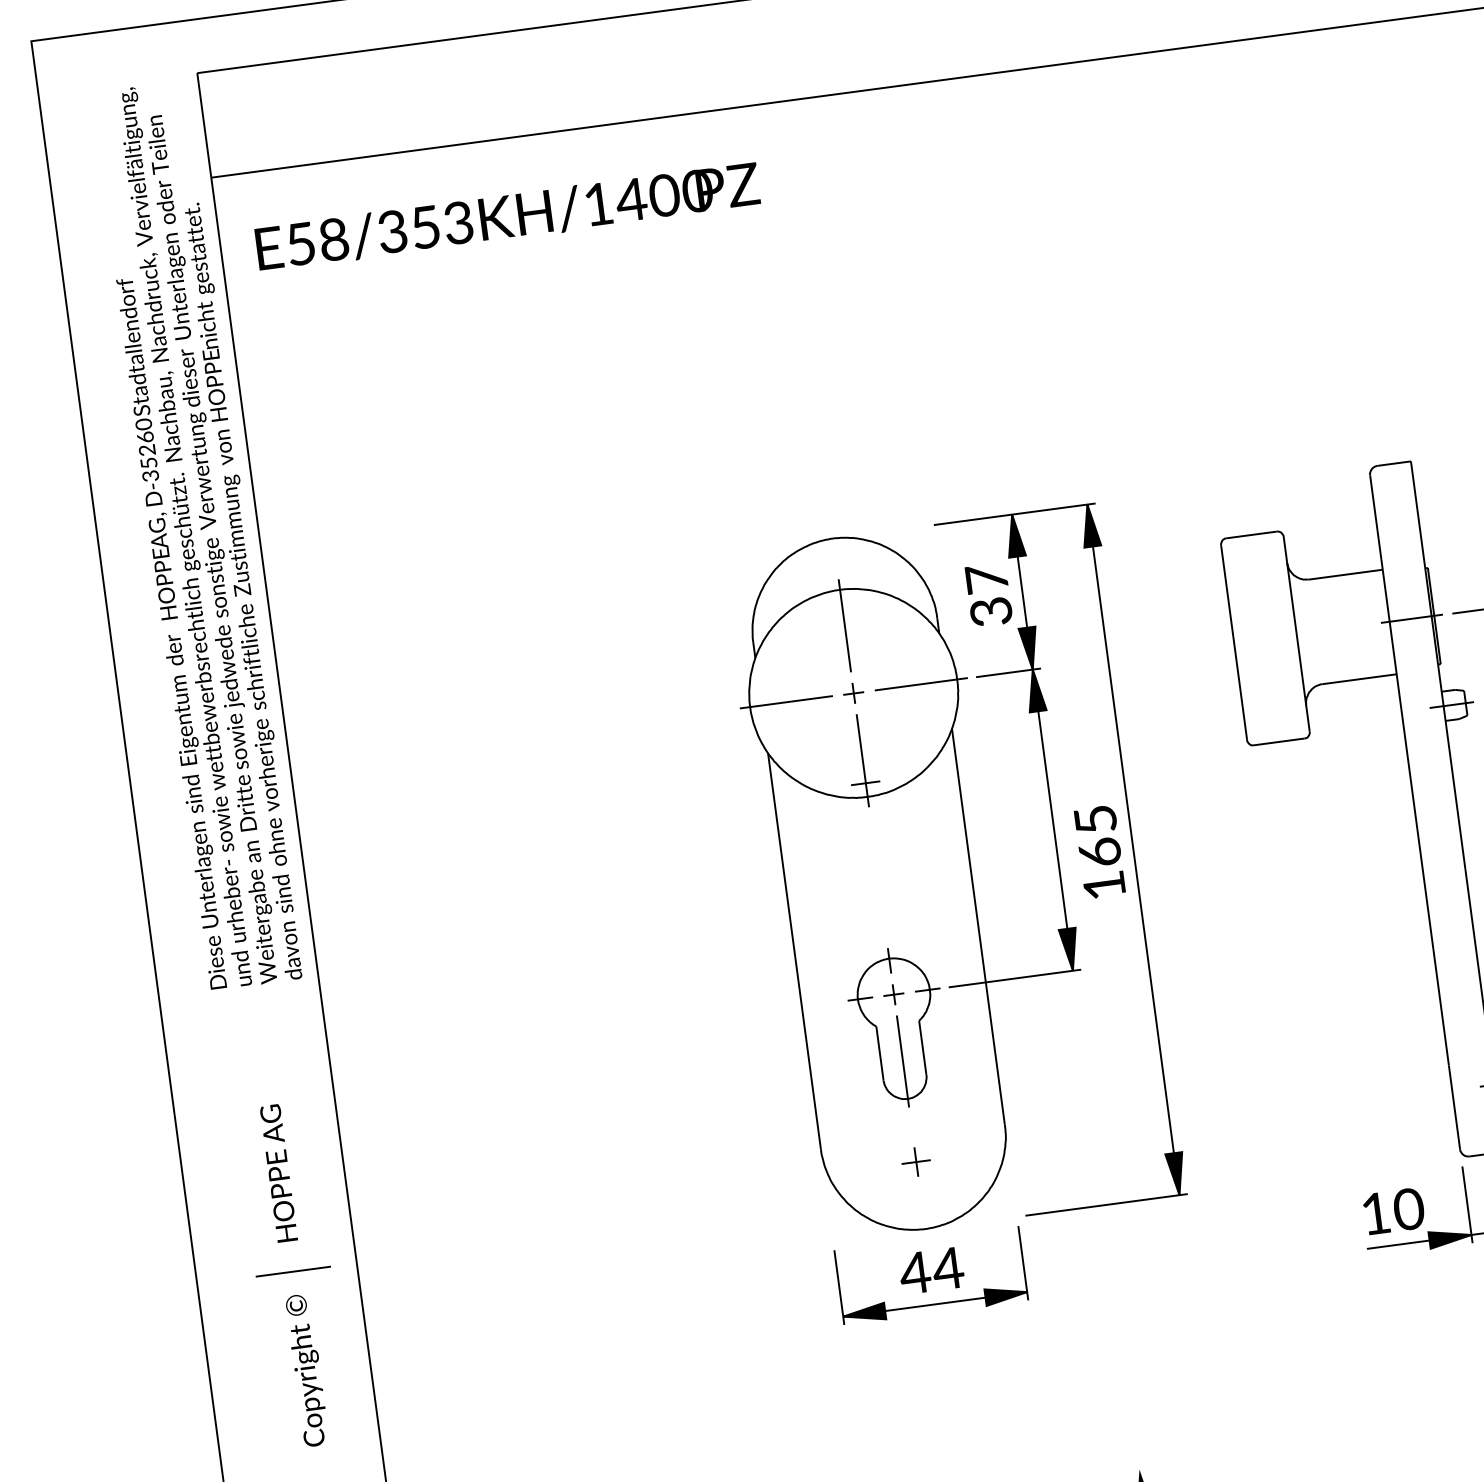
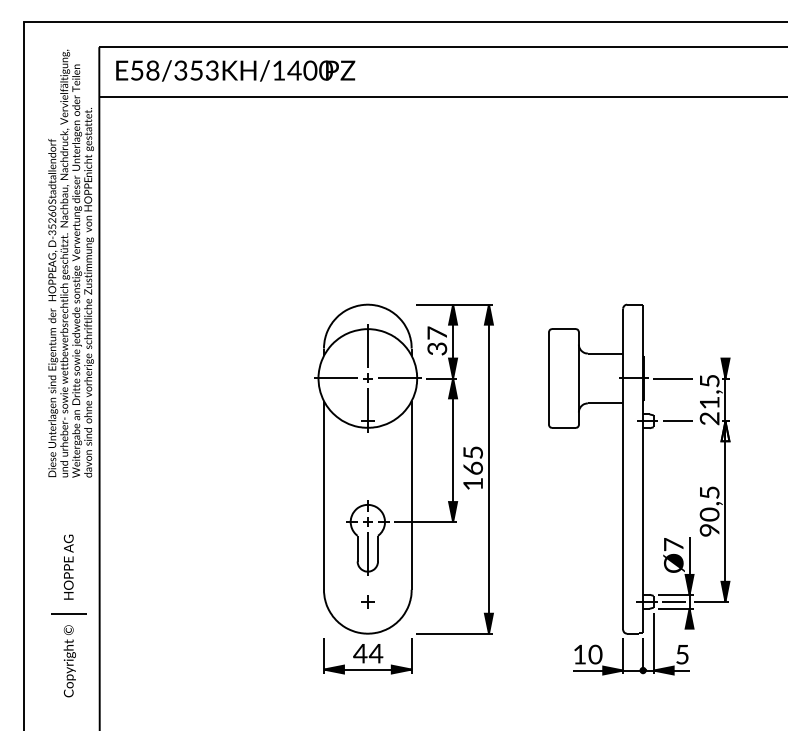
text: (507, 216) -> (235, 70), moved

